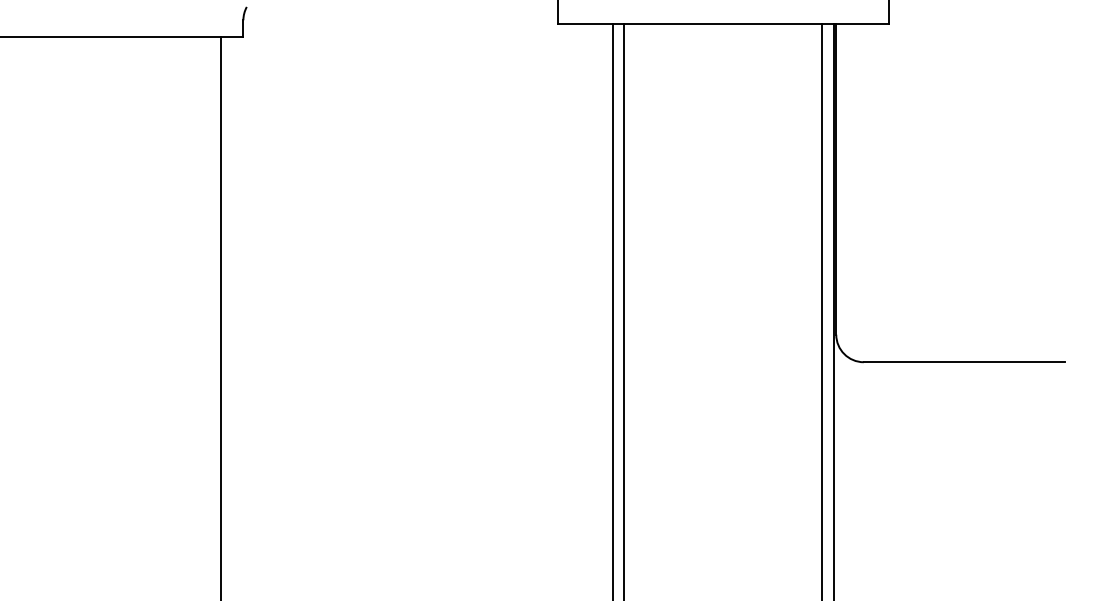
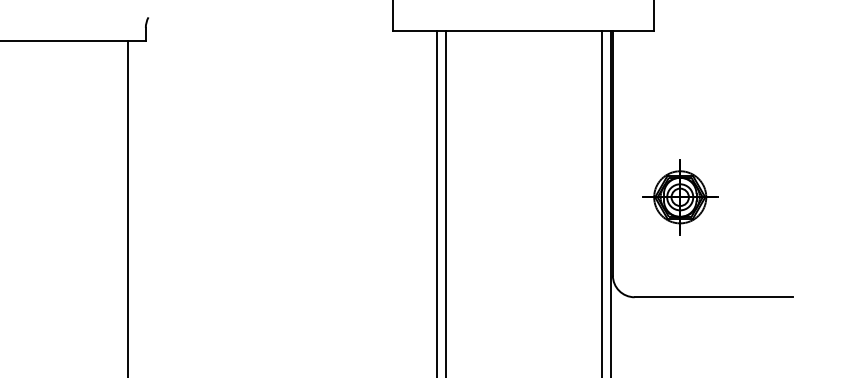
part: (921, 235) -> (680, 197), added

